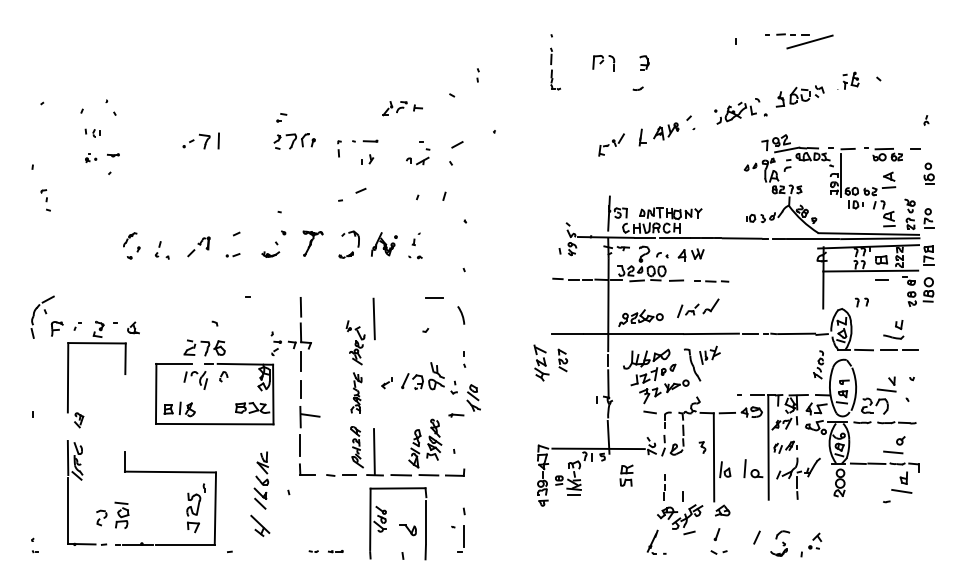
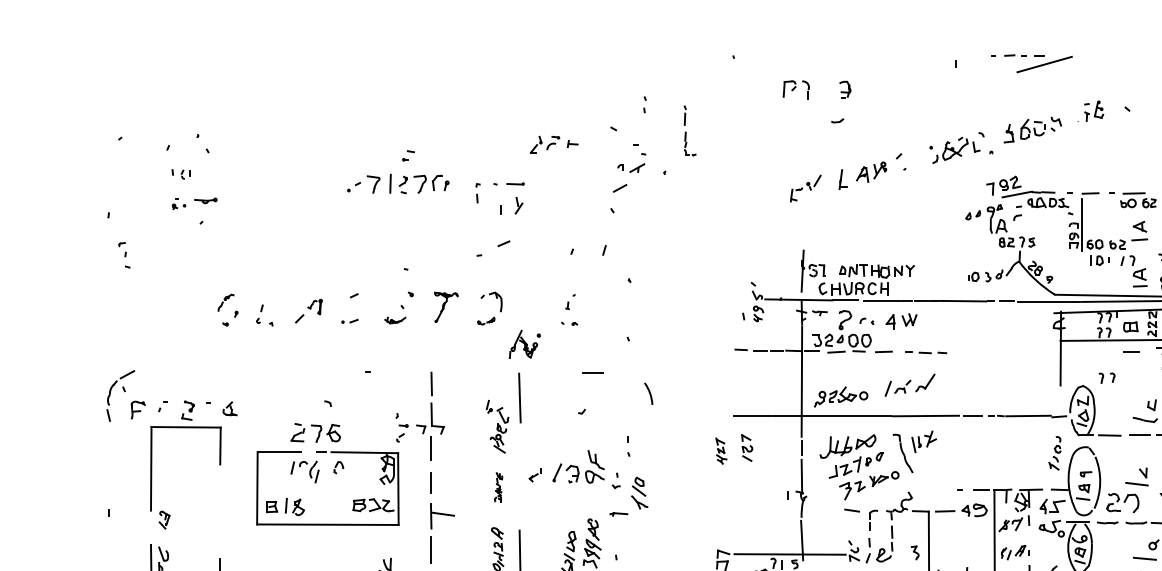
part: (555, 68) -> (690, 130), moved
part: (200, 140) -> (368, 183), moved
part: (113, 155) -> (205, 201), size x1.6
part: (367, 159) -> (511, 206), size x1.6
part: (421, 160) -> (635, 167), moved
part: (384, 244) -> (525, 344), moved
line: (461, 315) -> (649, 393), moved
part: (541, 362) -> (721, 450), size x0.6
part: (356, 392) -> (498, 486), size x0.6

